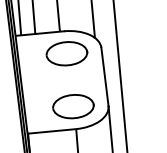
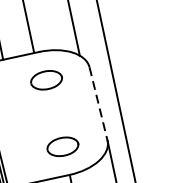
part: (66, 53) -> (45, 79), size x0.6
line: (105, 77) -> (99, 104), solid -> dashed
part: (73, 106) -> (62, 146), size x0.6

